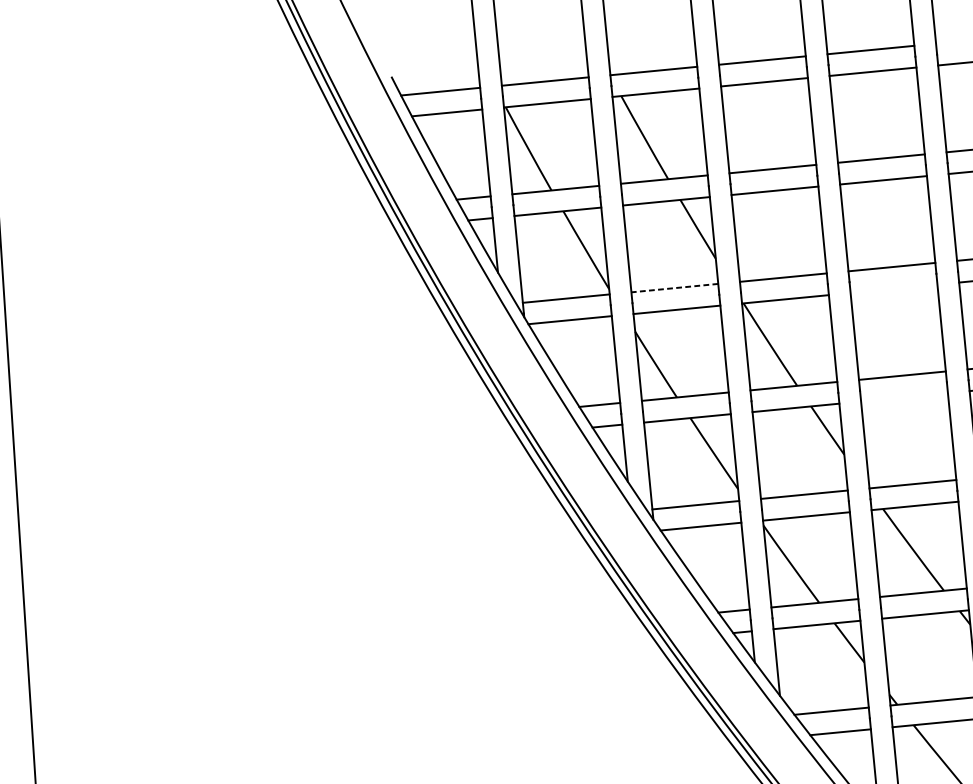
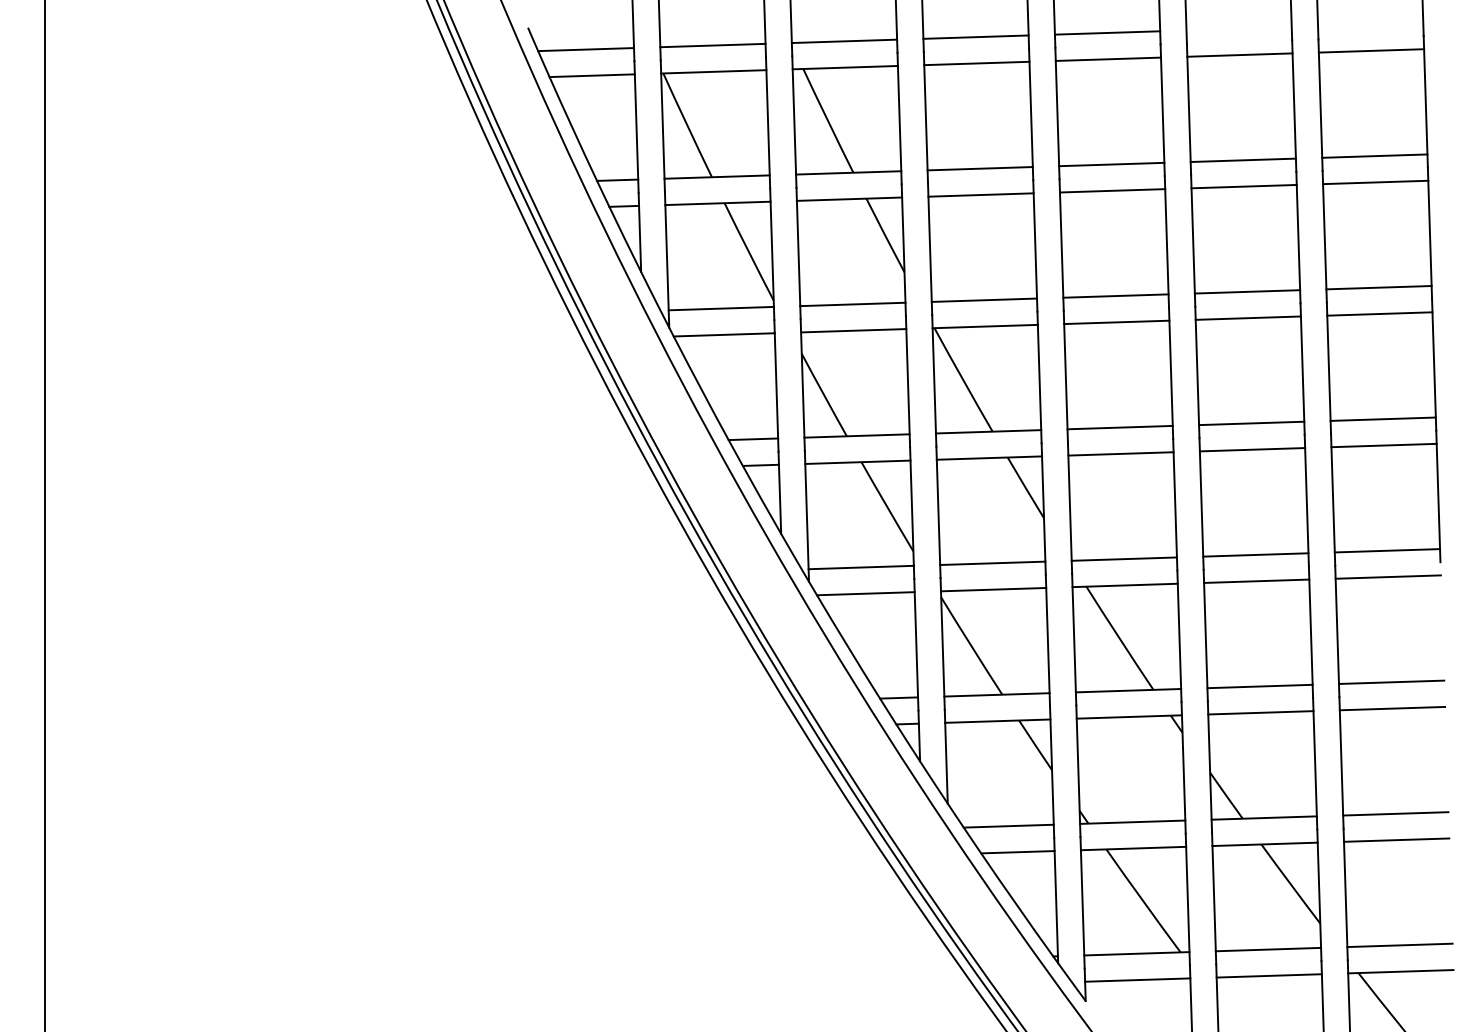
line: (674, 288) -> (852, 304), dashed -> solid
line: (893, 288) -> (1116, 322), added
line: (904, 397) -> (1120, 453), added

